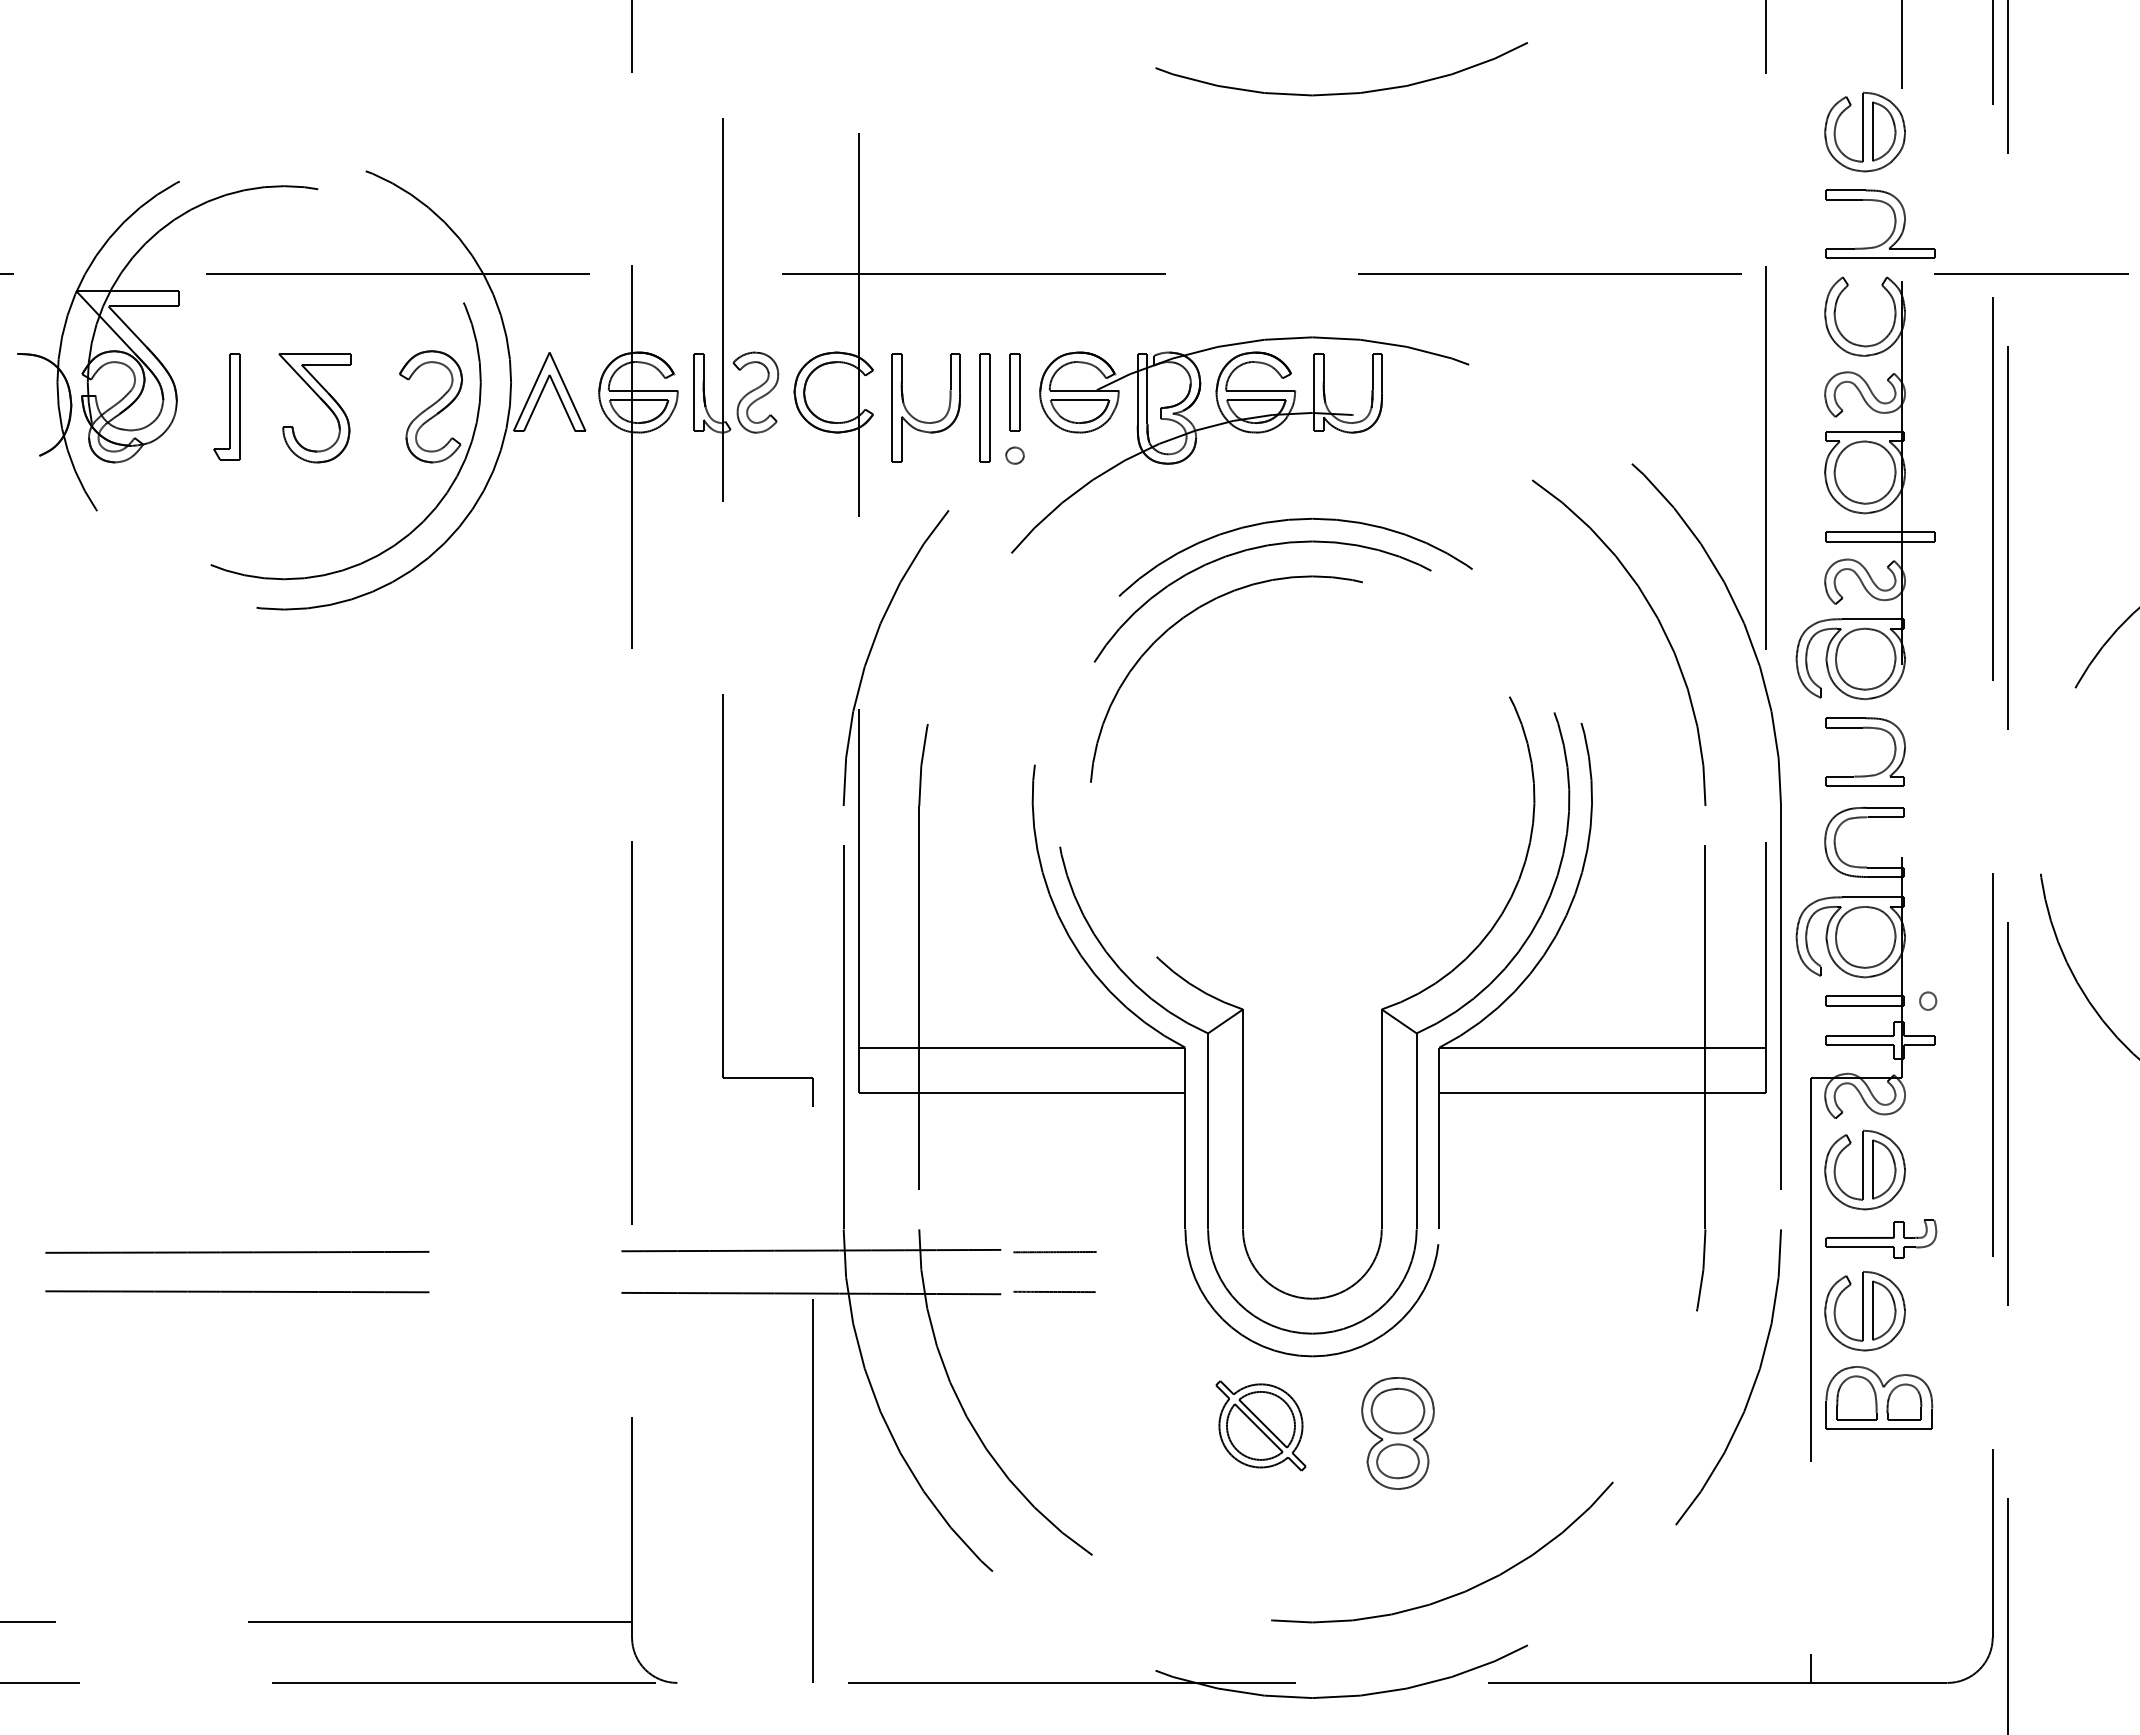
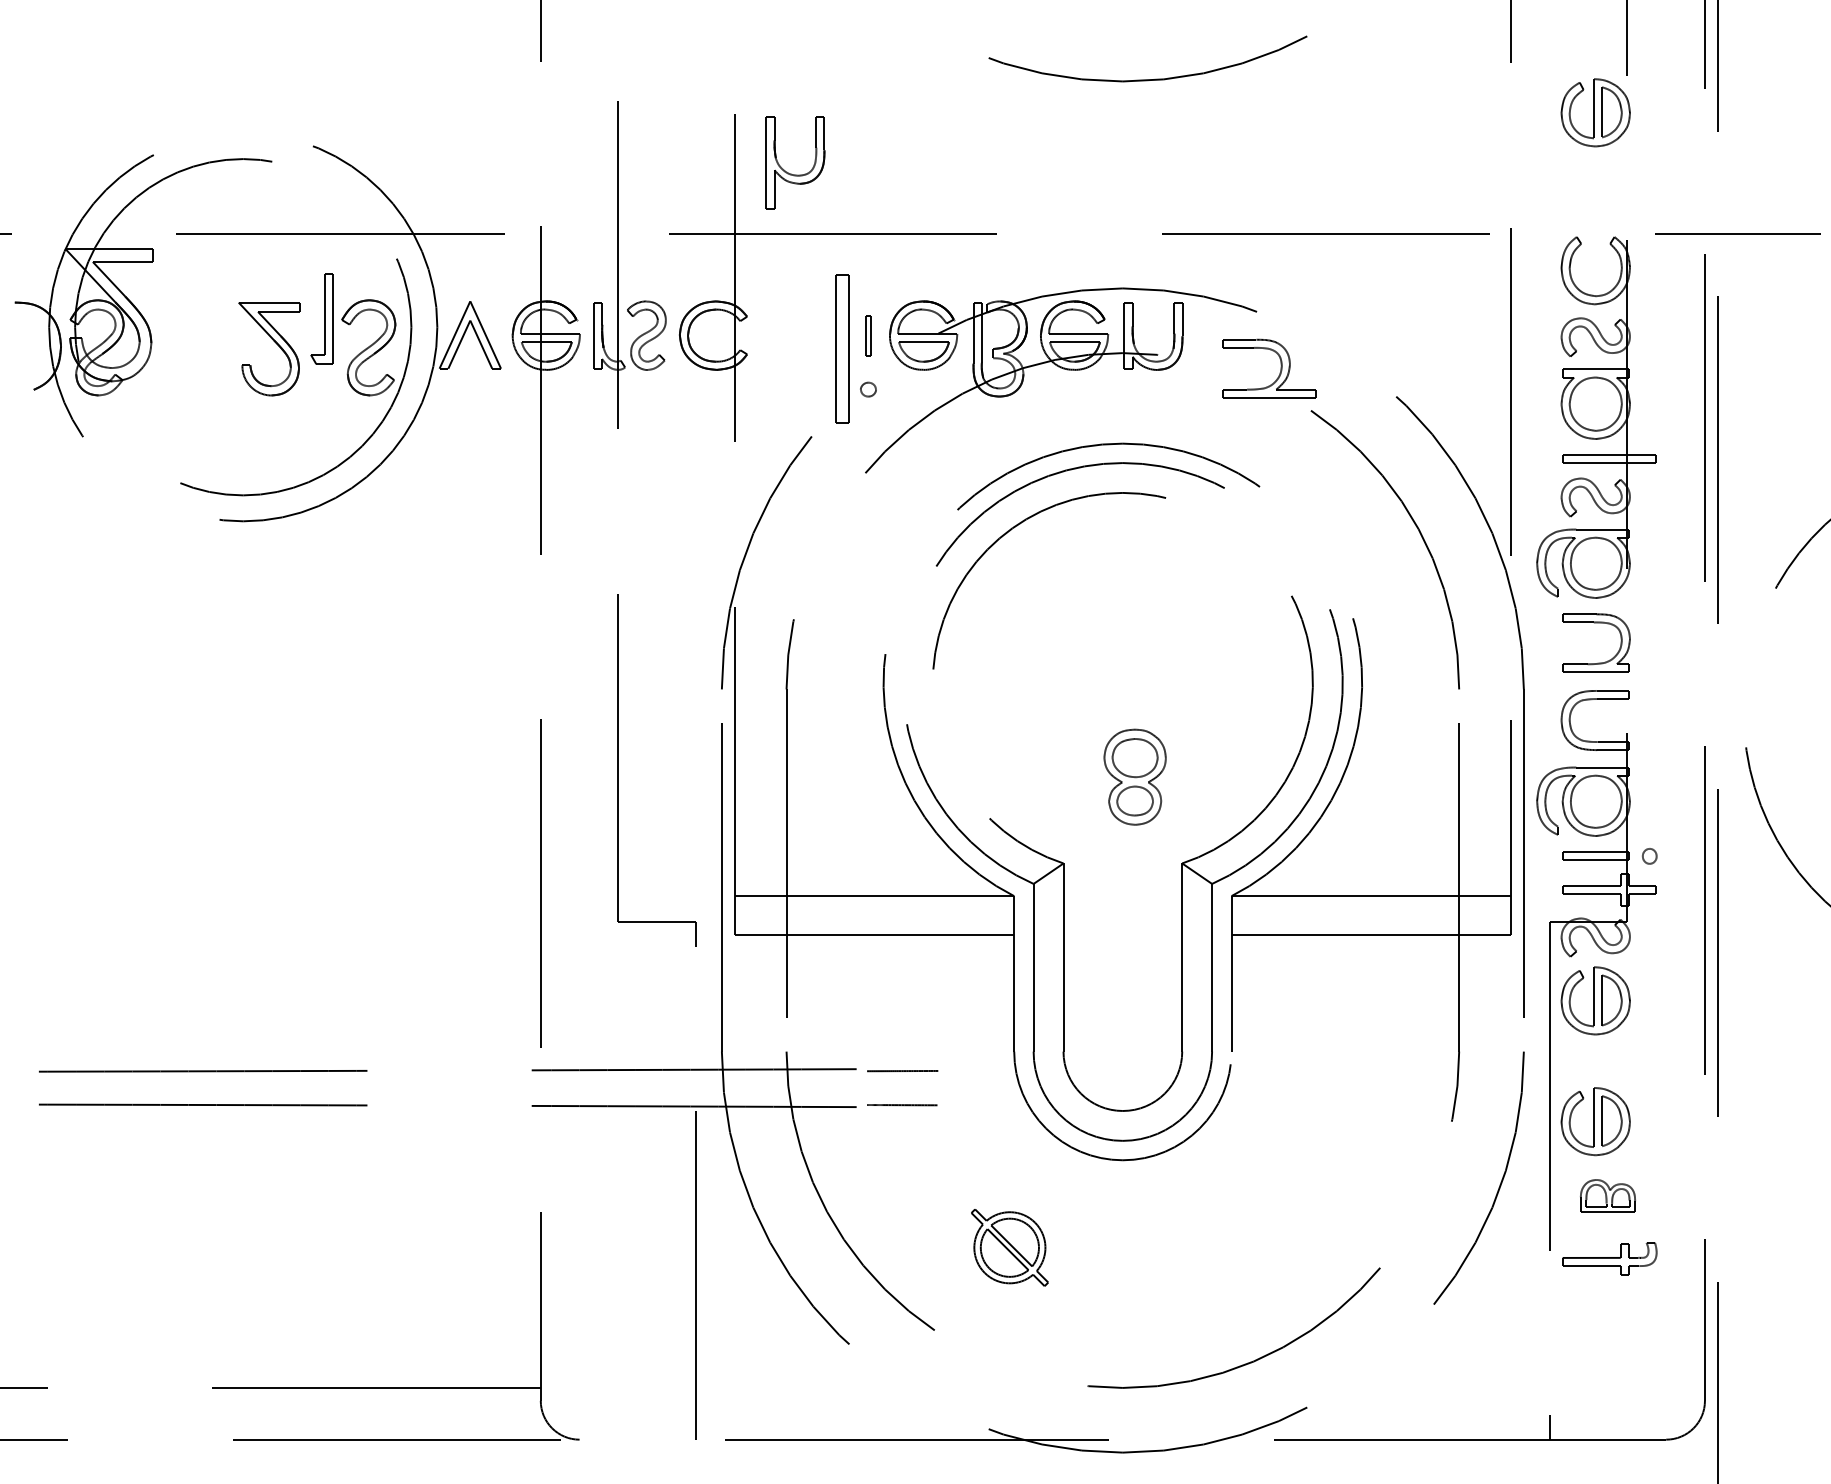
part: (1892, 228) -> (1279, 372), moved
part: (1015, 392) -> (868, 335), size x0.6
part: (226, 406) -> (321, 318), moved
part: (984, 407) -> (842, 348), size x1.6
part: (921, 420) -> (791, 173), moved
part: (1881, 1238) -> (1609, 1258), moved
part: (1878, 1397) -> (1607, 1195), size x0.6
part: (1260, 1425) -> (1009, 1247), moved
part: (1397, 1432) -> (1134, 776), moved

